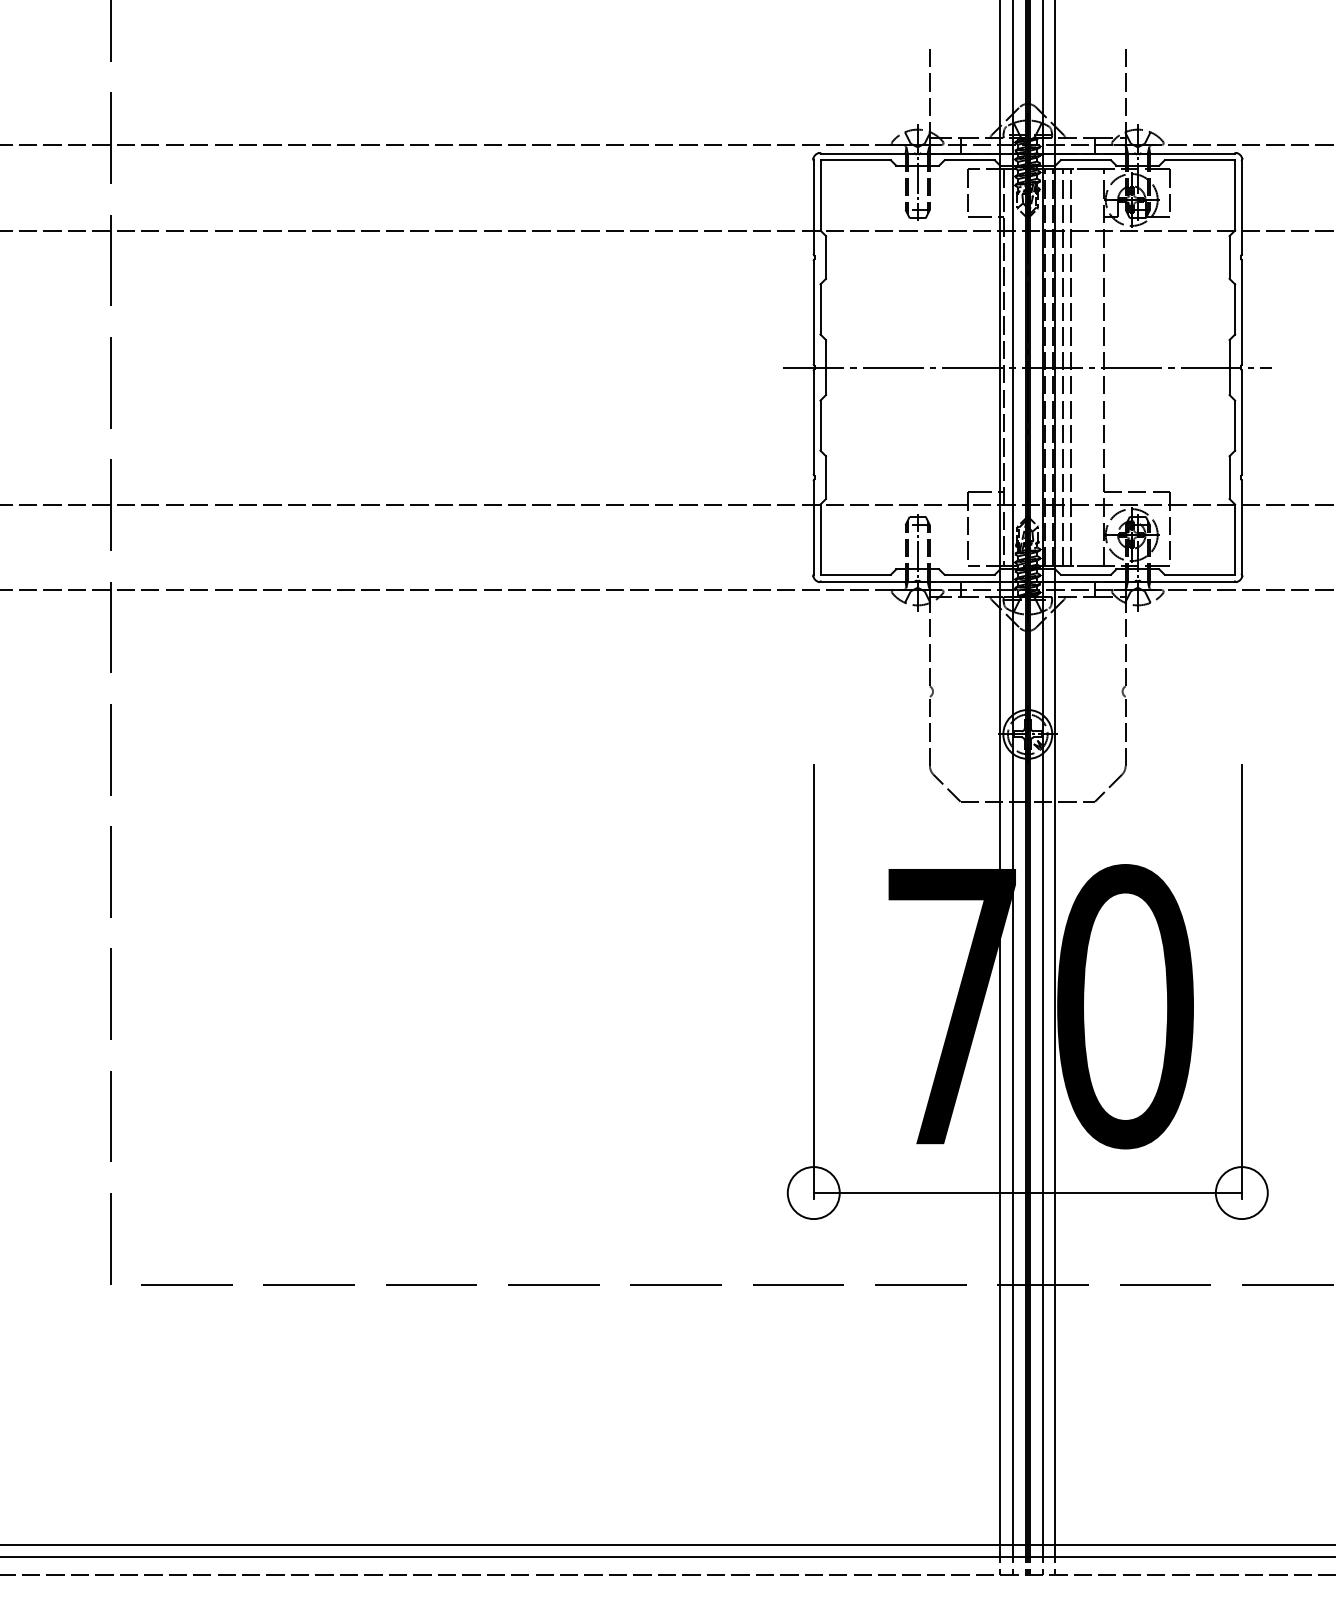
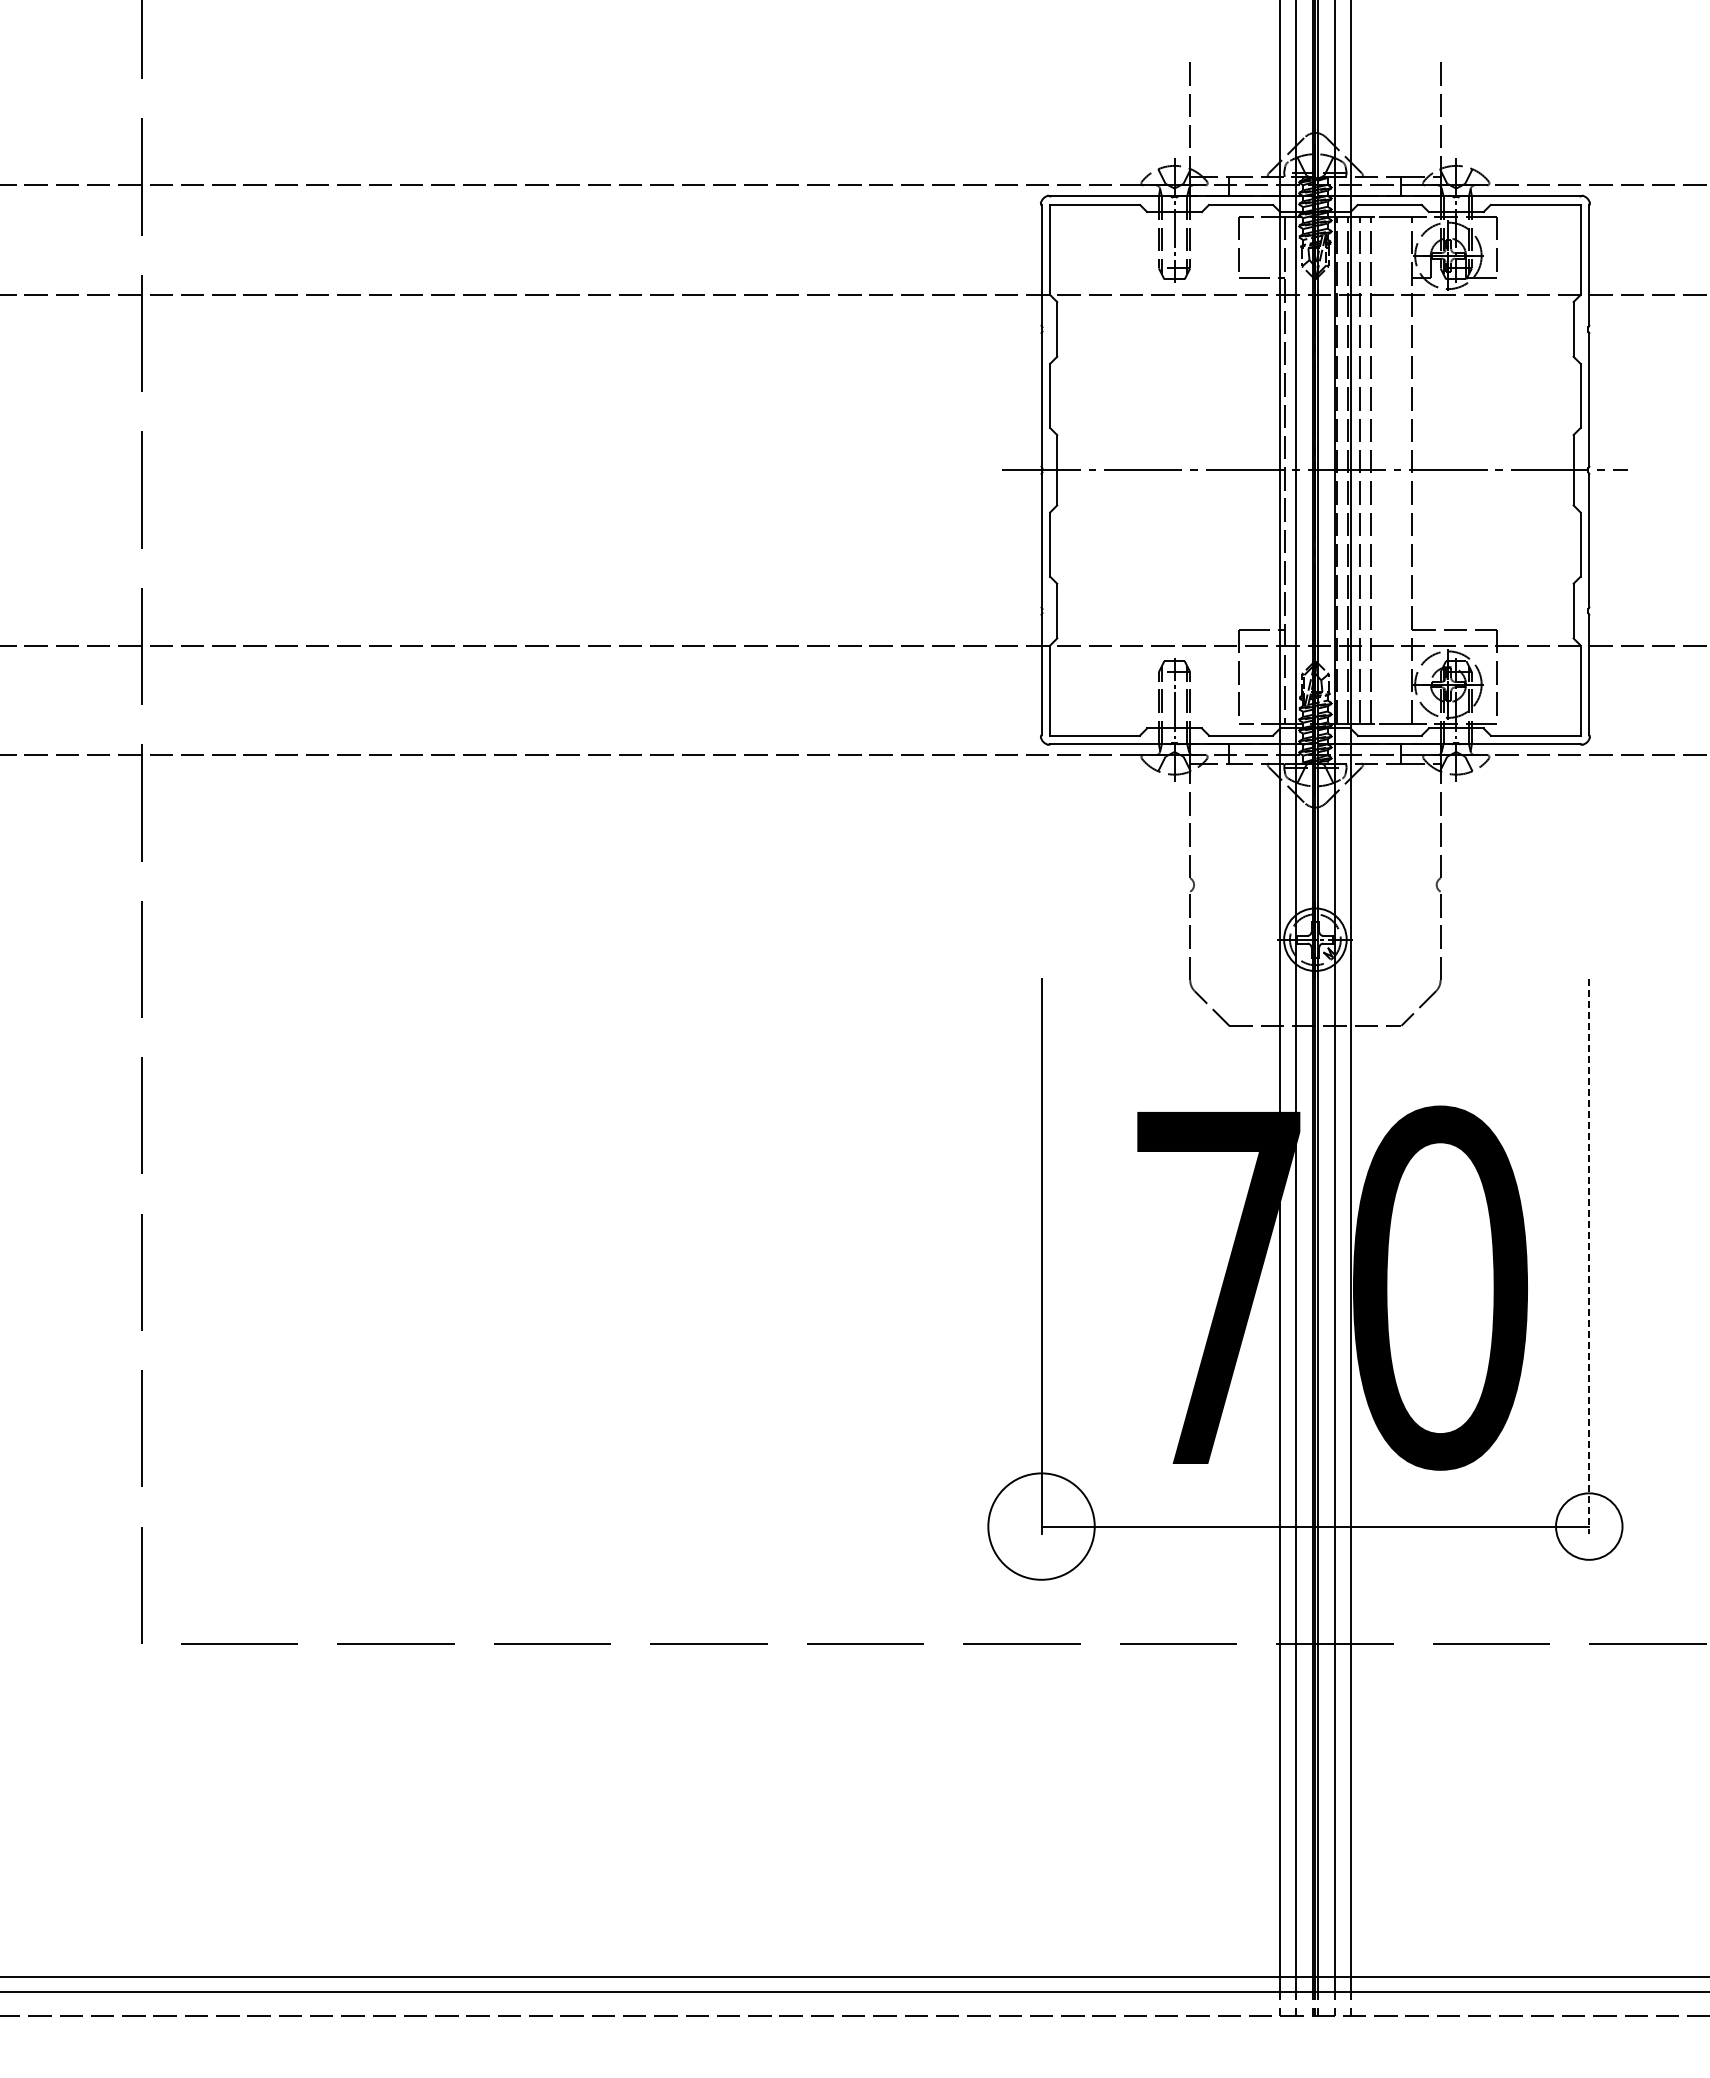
line: (1242, 981) -> (1589, 1256), solid -> dashed
circle: (813, 1192) -> (1041, 1526), size x1.6

